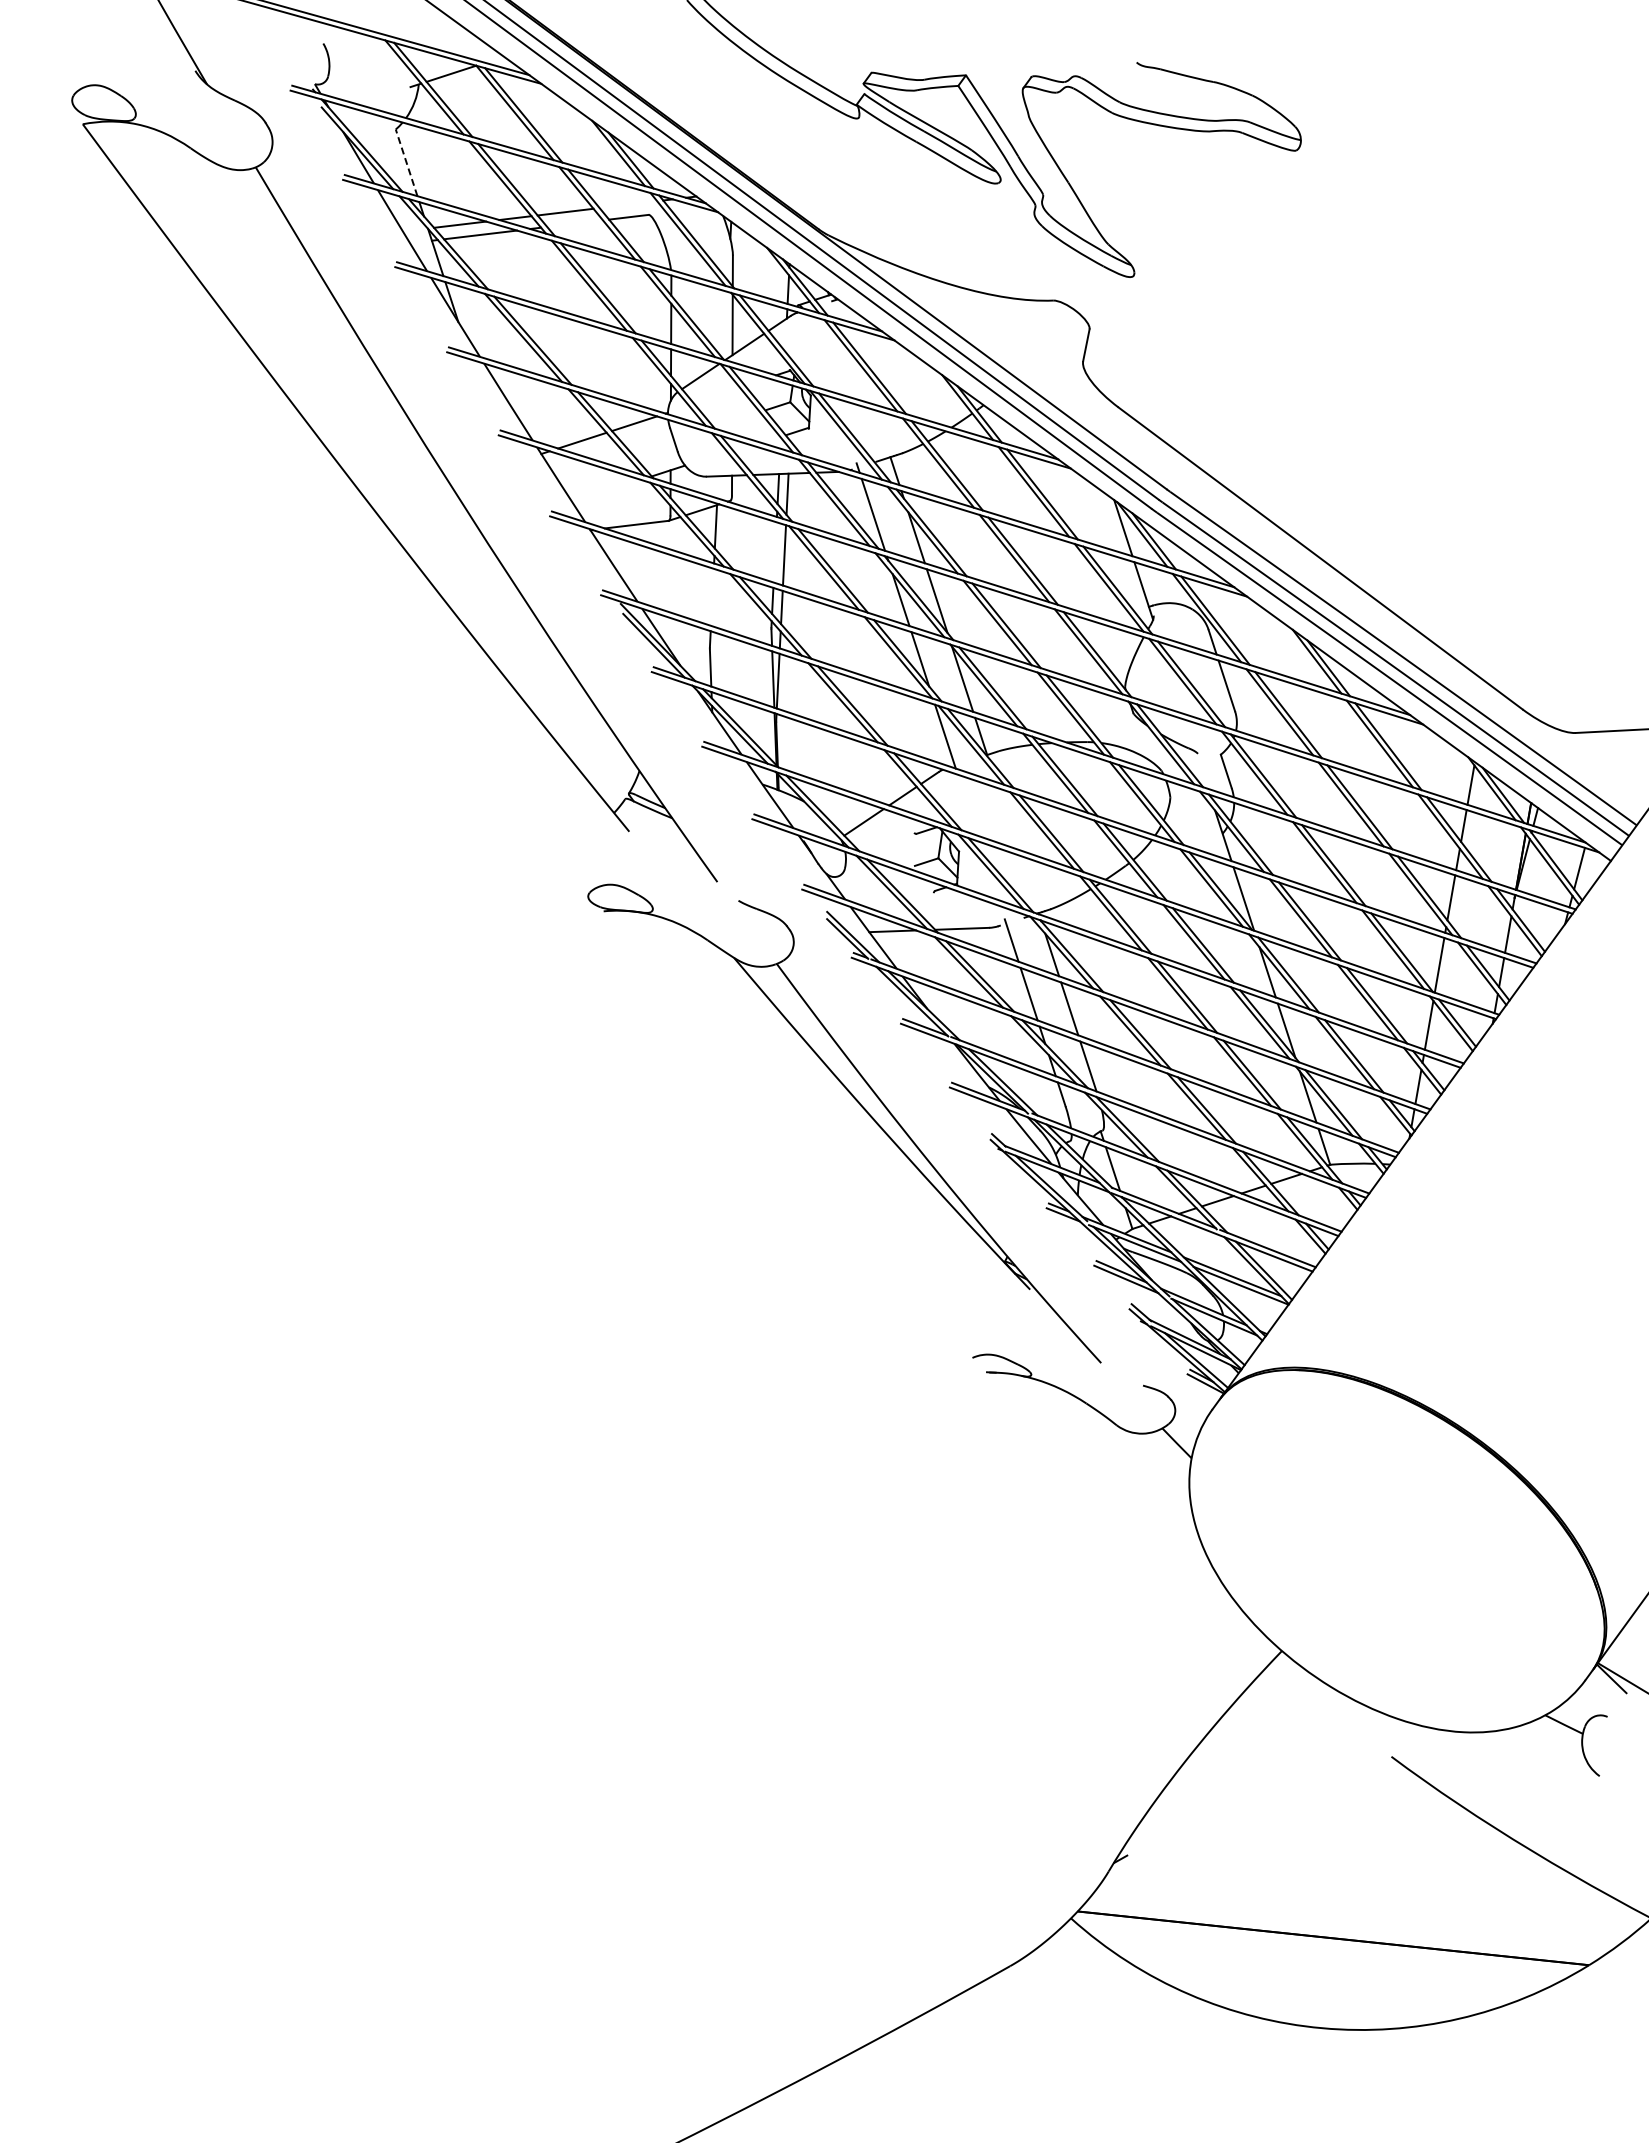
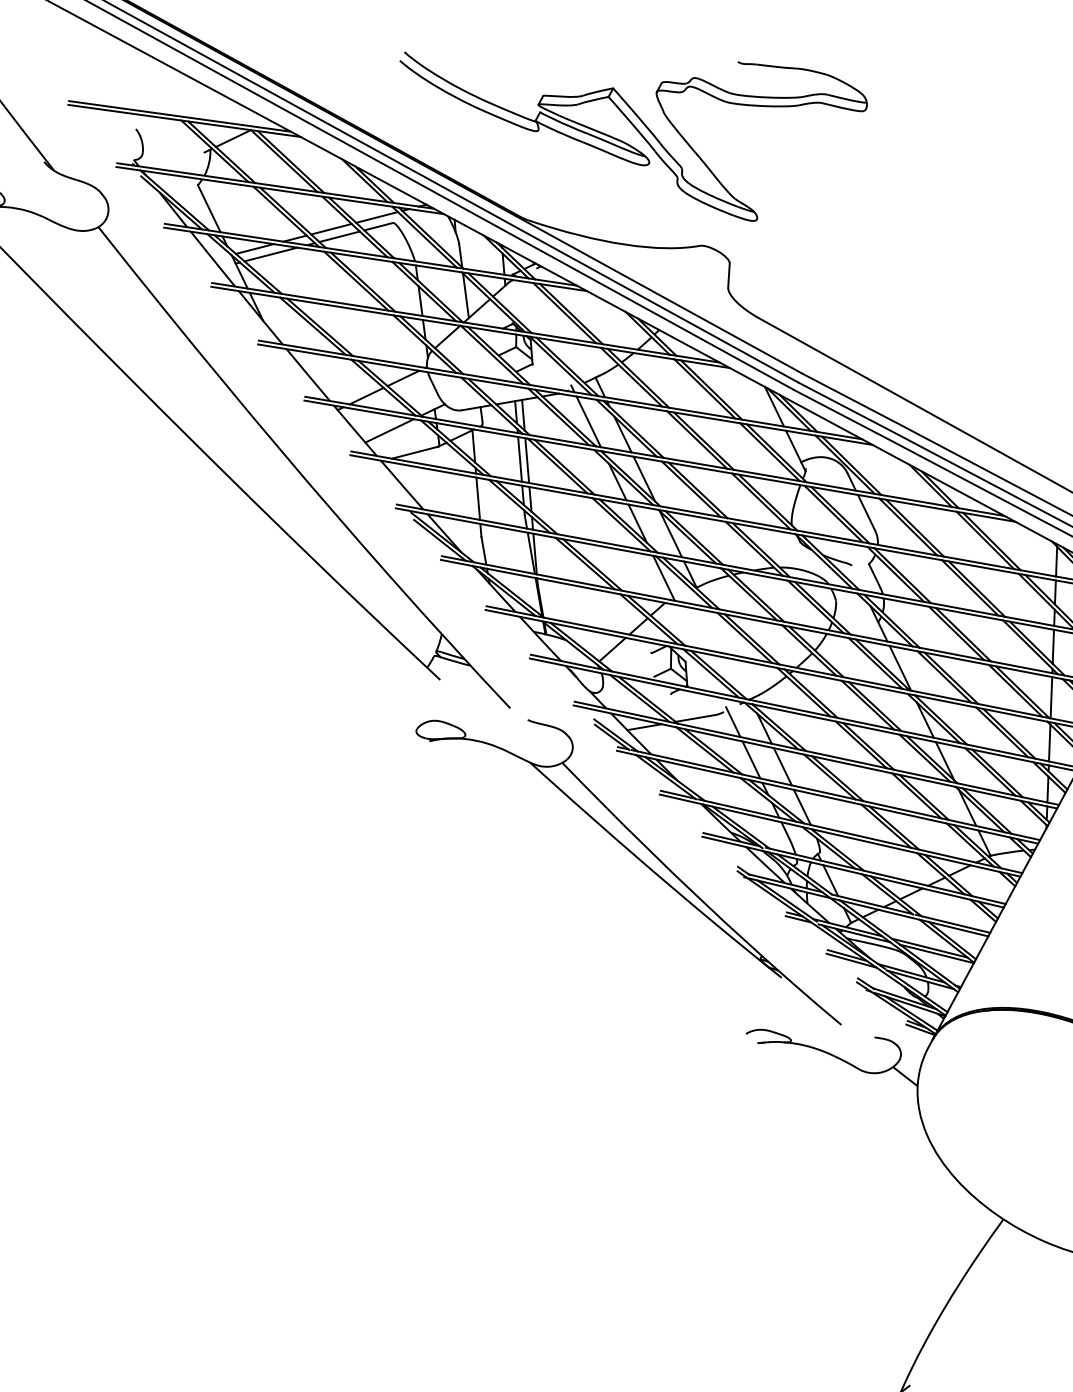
line: (406, 162) -> (209, 208), dashed -> solid
line: (628, 204) -> (377, 217), added
line: (574, 223) -> (339, 236), added
line: (606, 490) -> (389, 430), added
line: (774, 552) -> (519, 459), added
line: (711, 596) -> (477, 498), added

